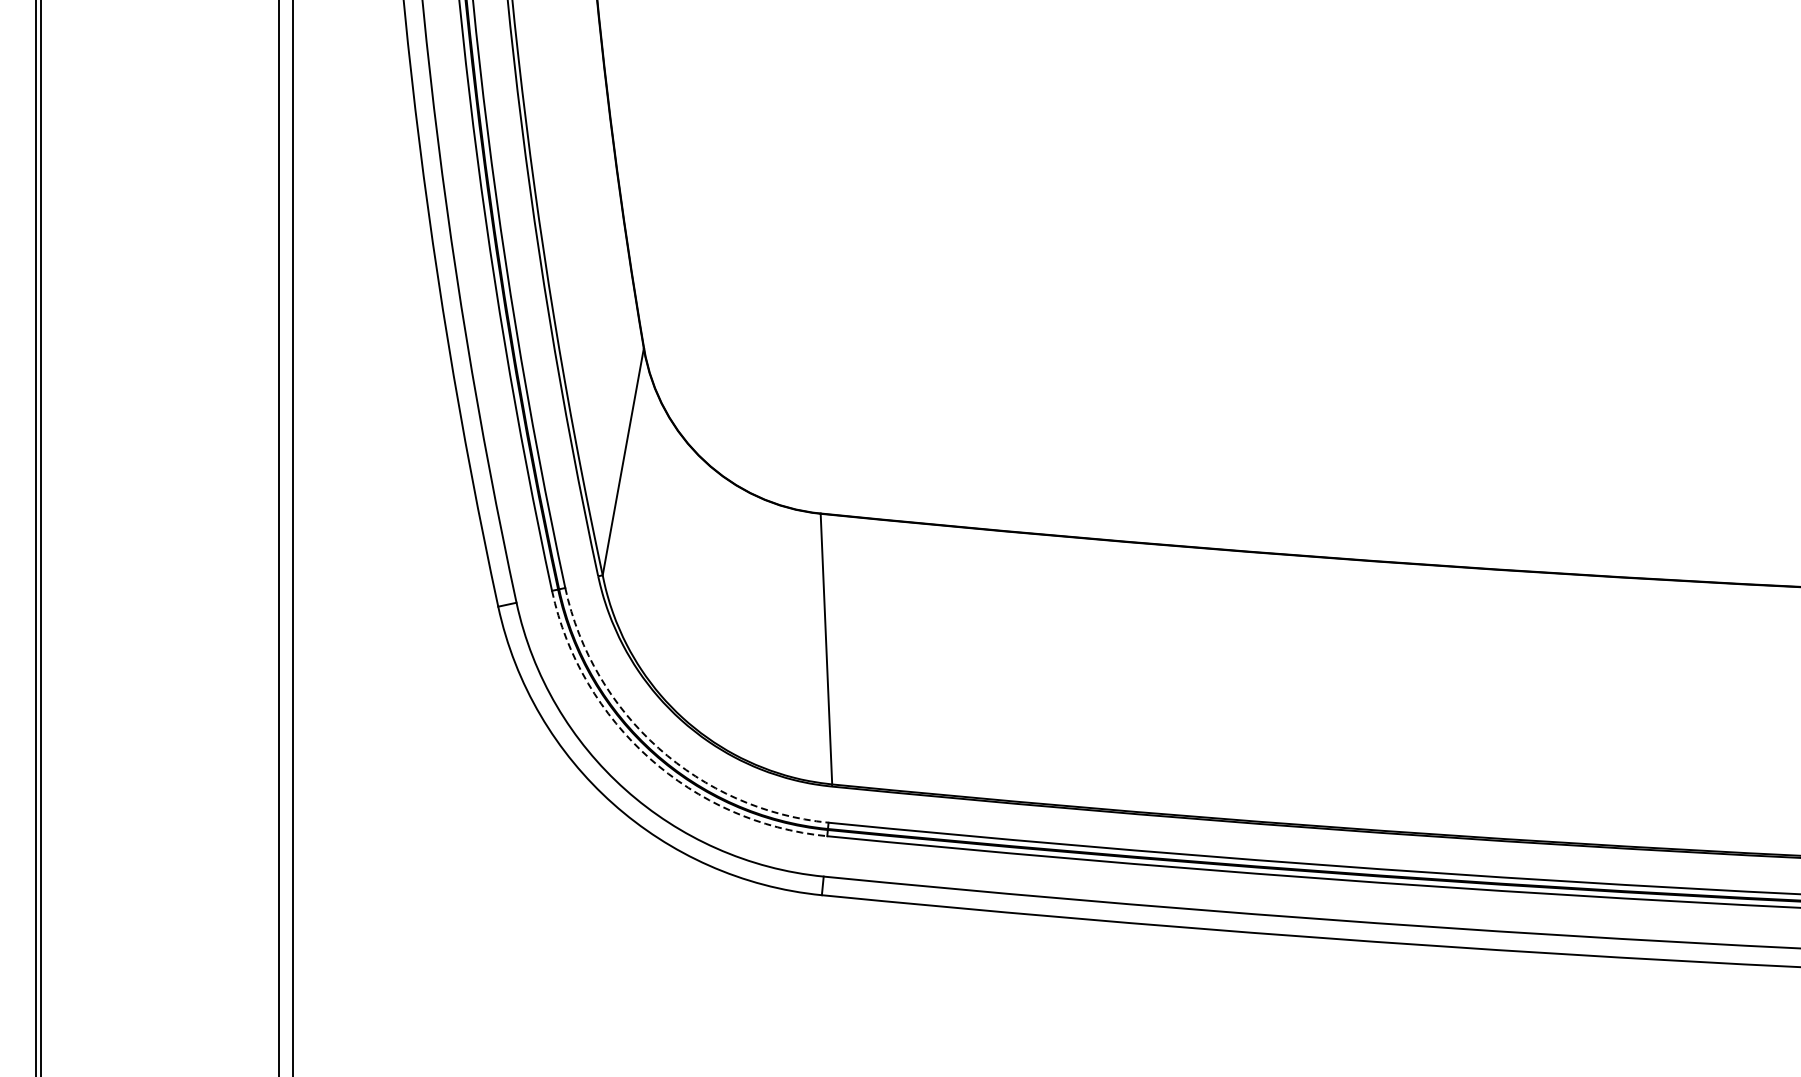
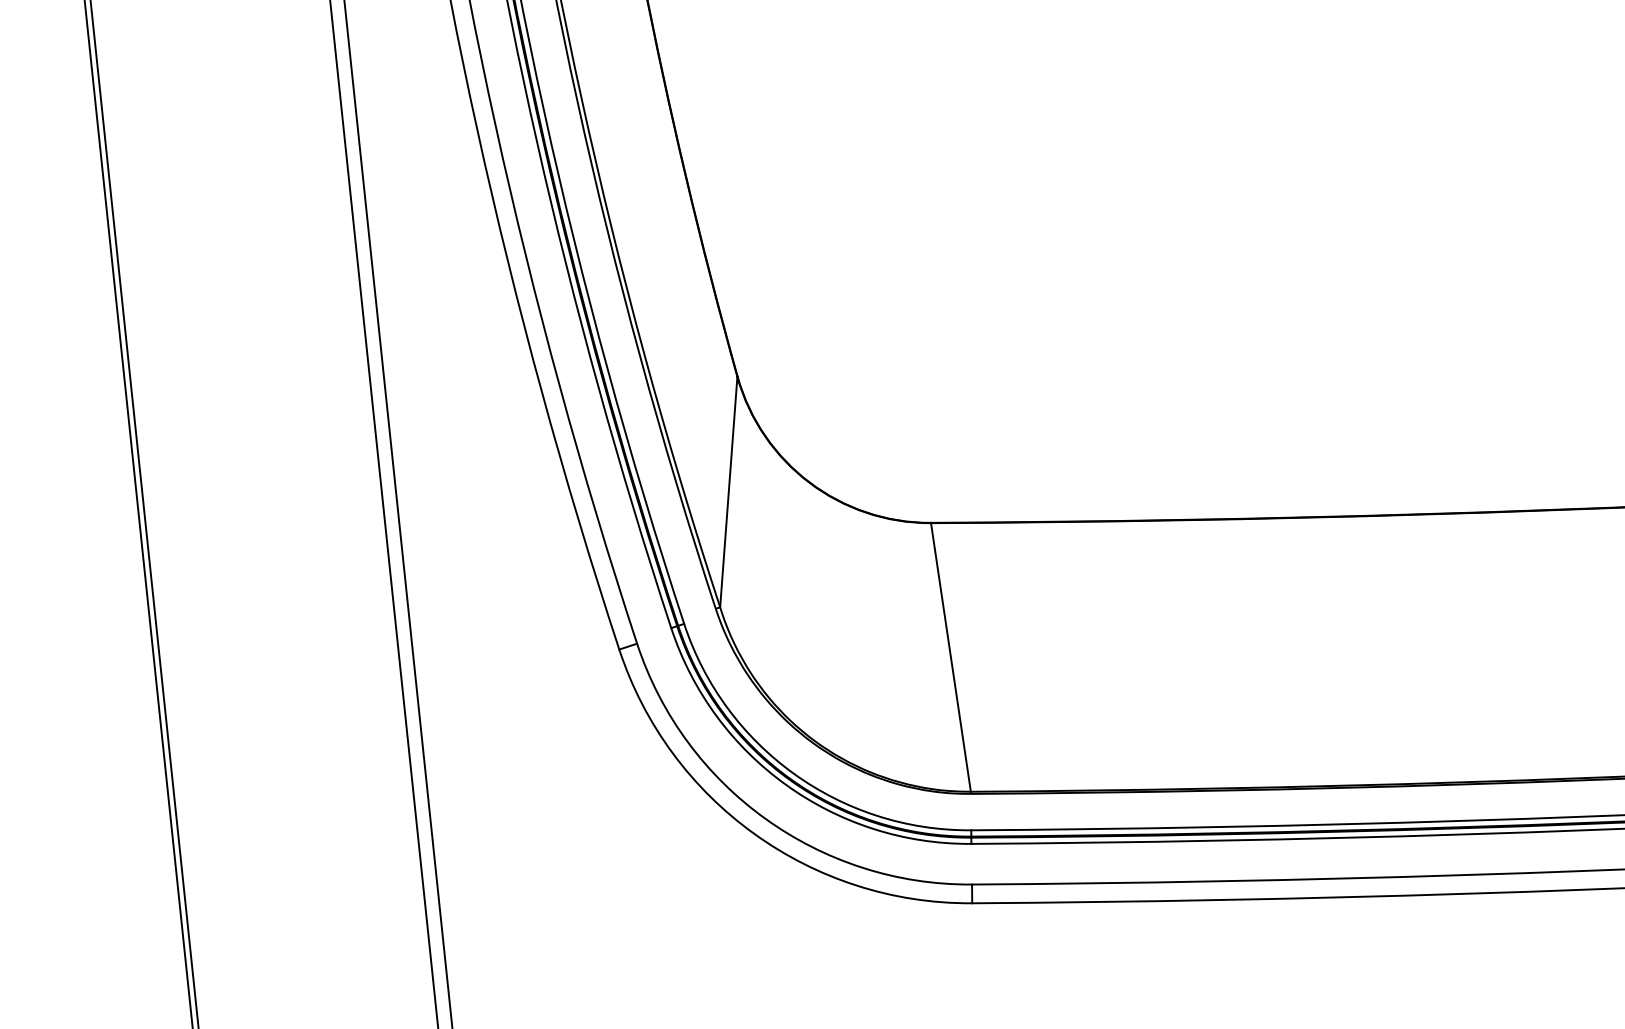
arc: (658, 748) -> (793, 774), dashed -> solid
arc: (649, 758) -> (785, 785), dashed -> solid

